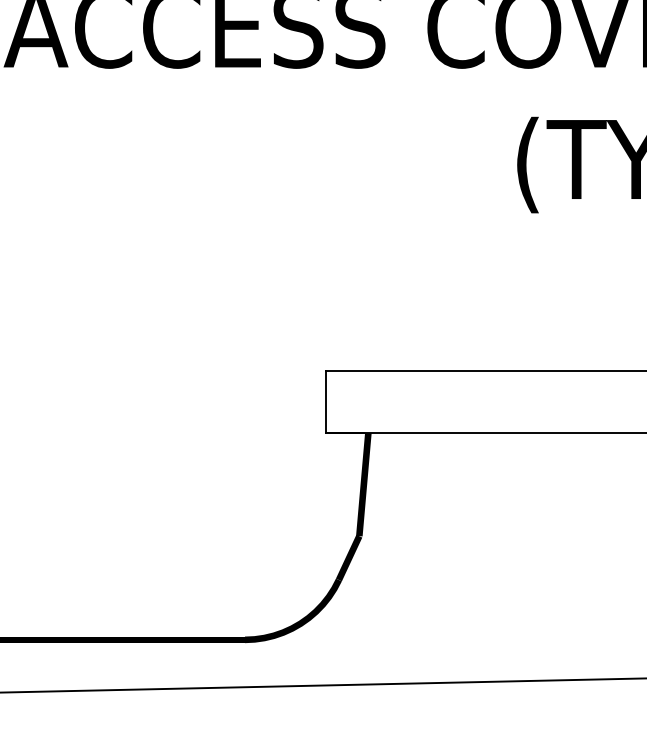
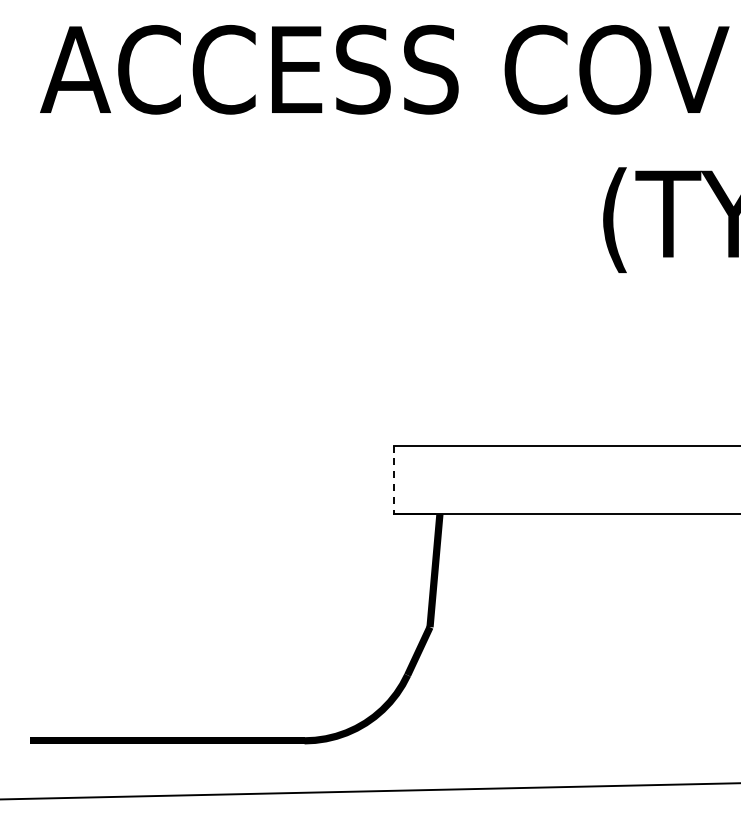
line: (326, 402) -> (393, 480), solid -> dashed

